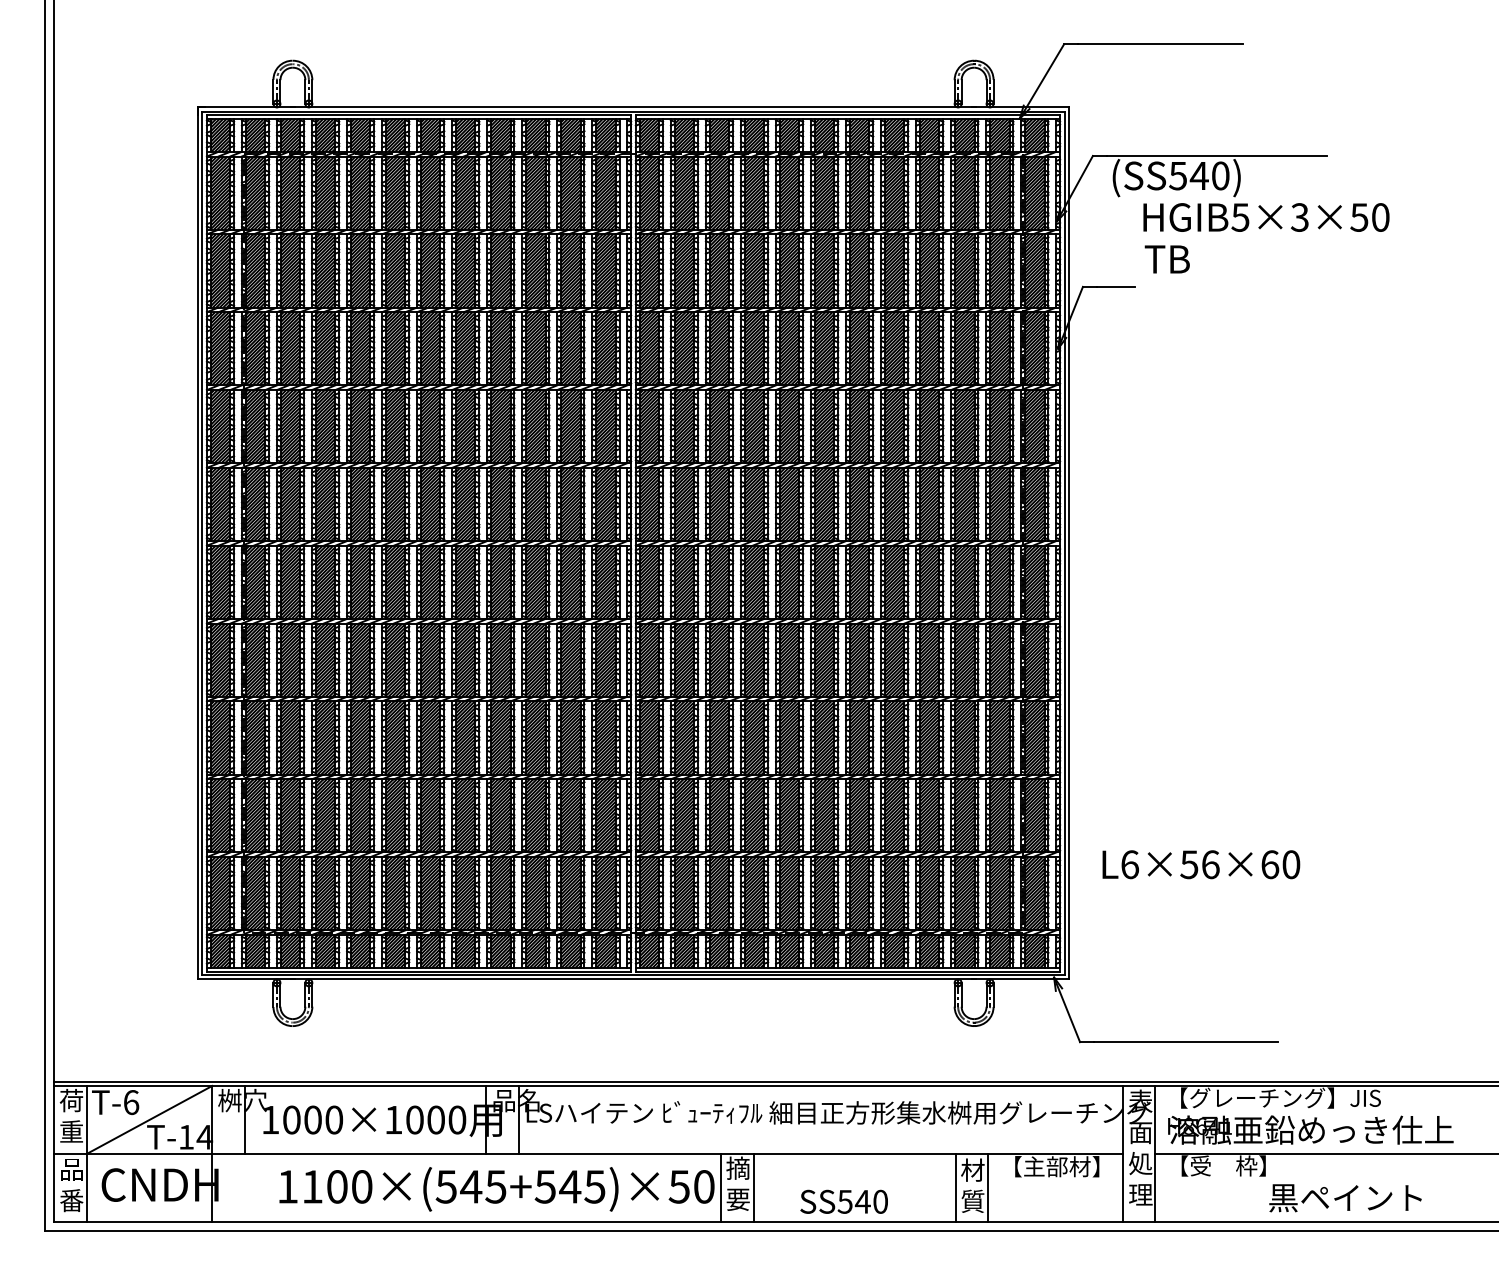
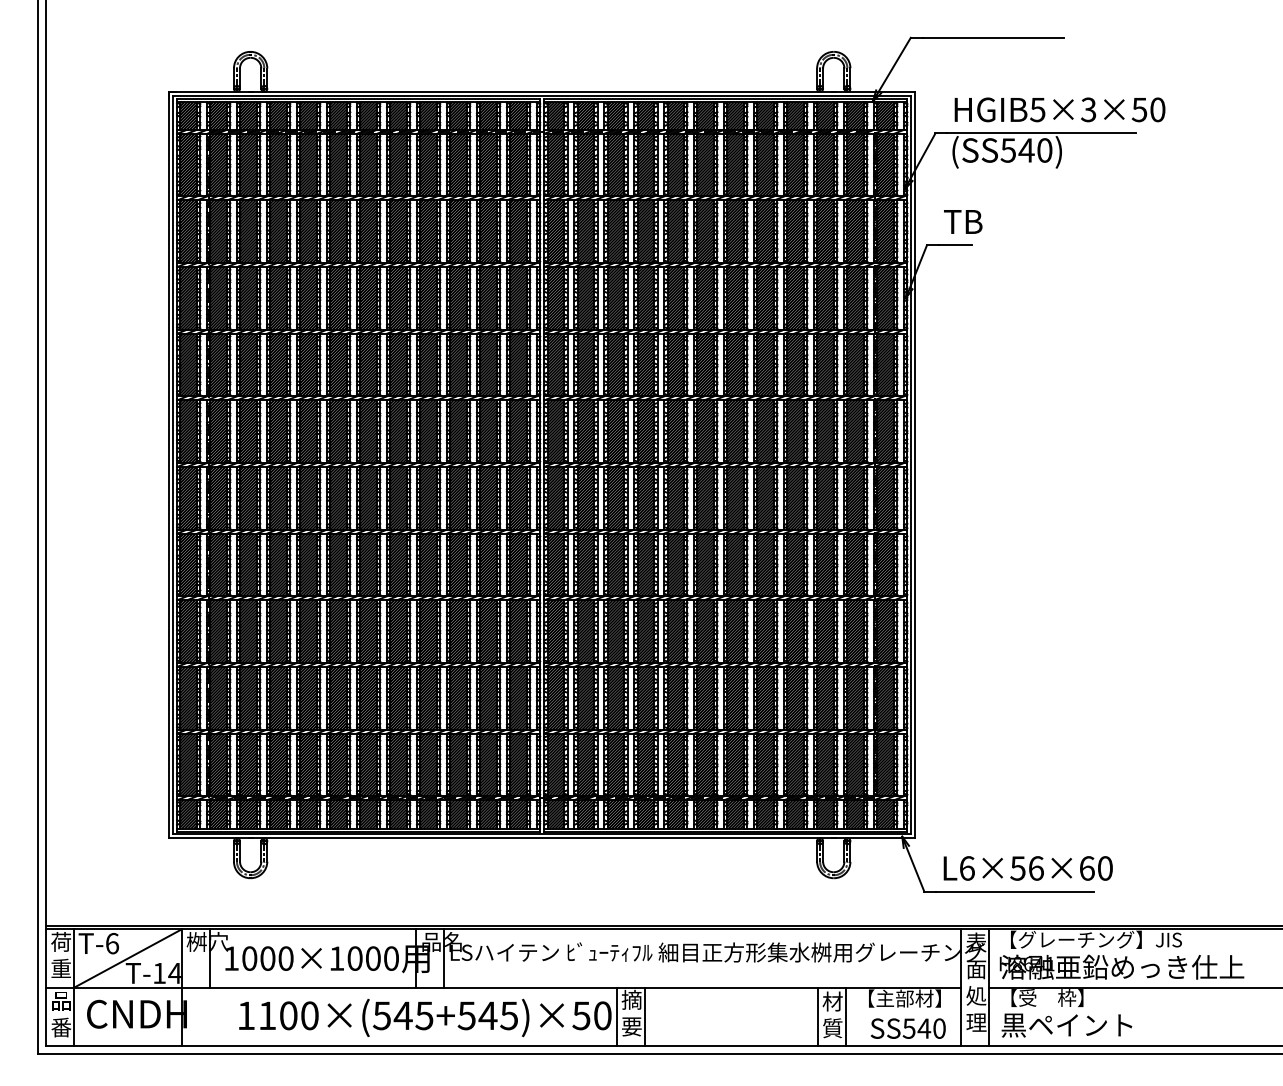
text: (1266, 217) -> (1060, 109), moved
text: (1166, 259) -> (962, 222), moved
text: (1201, 864) -> (1028, 868), moved
text: (1345, 1198) -> (1066, 1025), moved
text: (843, 1201) -> (907, 1028), moved

